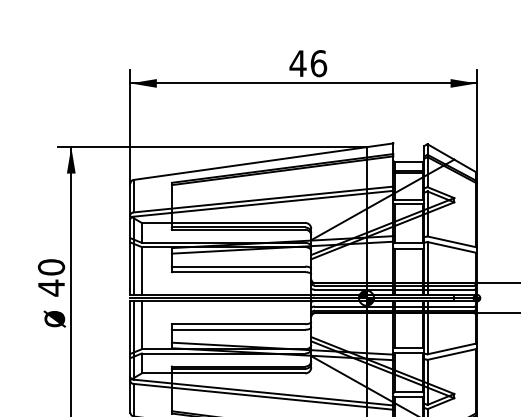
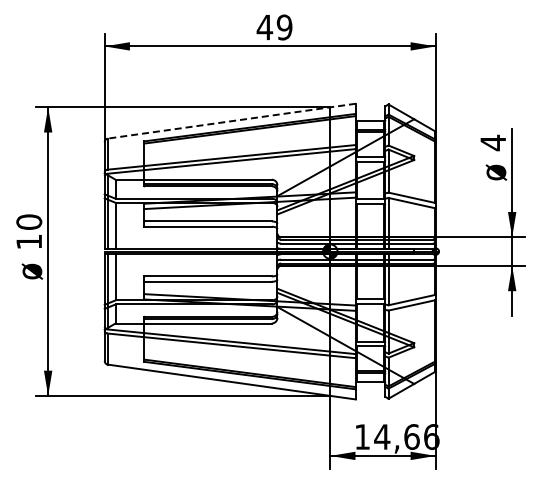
text: (318, 63) -> (284, 27), 46 -> 49
line: (263, 162) -> (231, 121), solid -> dashed
text: (50, 287) -> (28, 241), 40 -> 10

